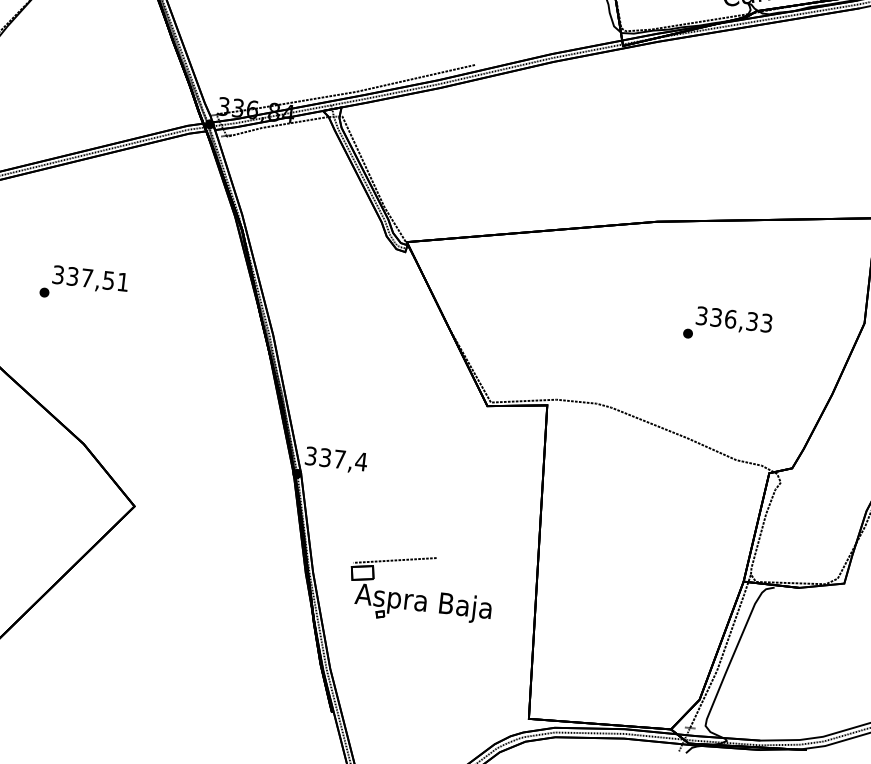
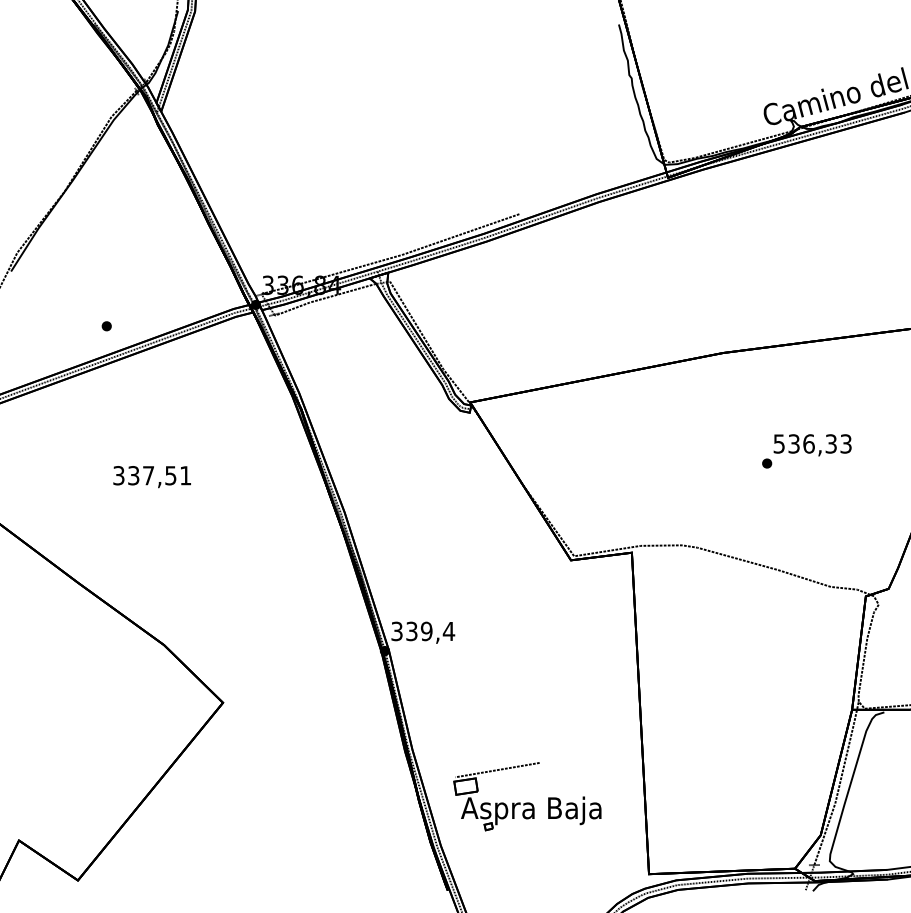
part: (44, 292) -> (106, 326), moved
text: (702, 315) -> (779, 443), 336,33 -> 536,33
text: (339, 459) -> (426, 631), 337,4 -> 339,4
part: (421, 589) -> (527, 796), moved

